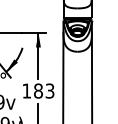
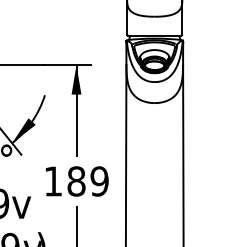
text: (49, 90) -> (98, 180), 183 -> 189

